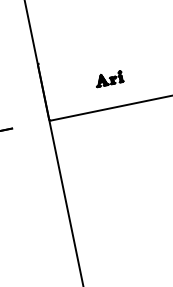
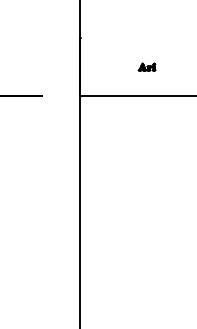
part: (108, 78) -> (146, 66), size x0.6

